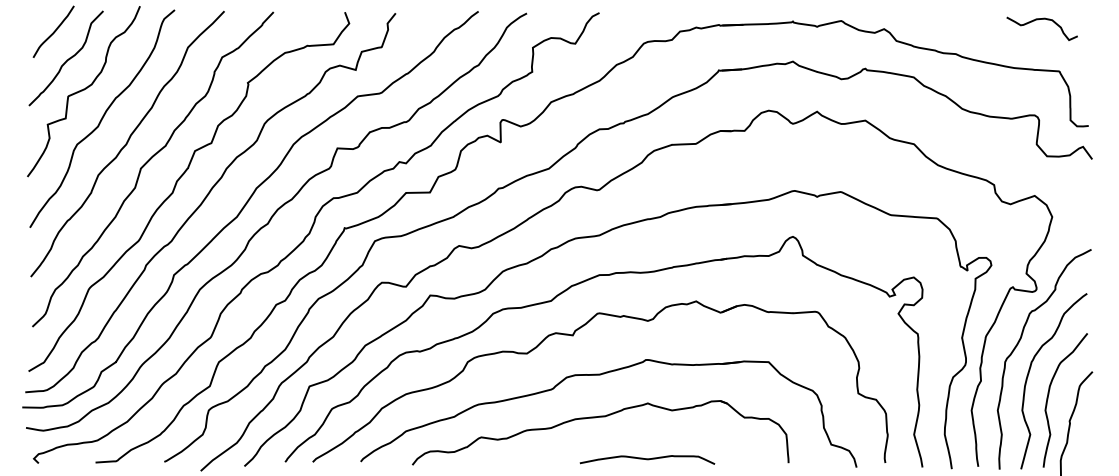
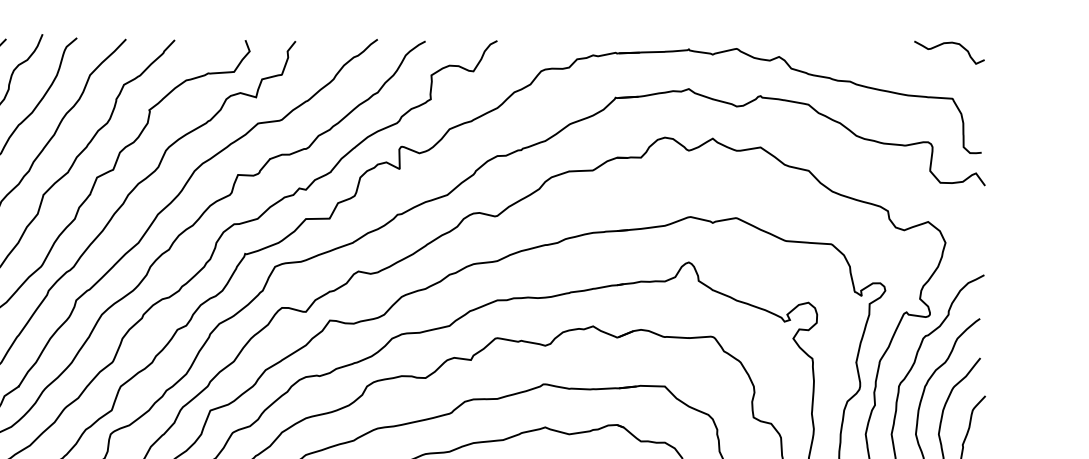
curve: (1038, 20) -> (945, 44), moved

